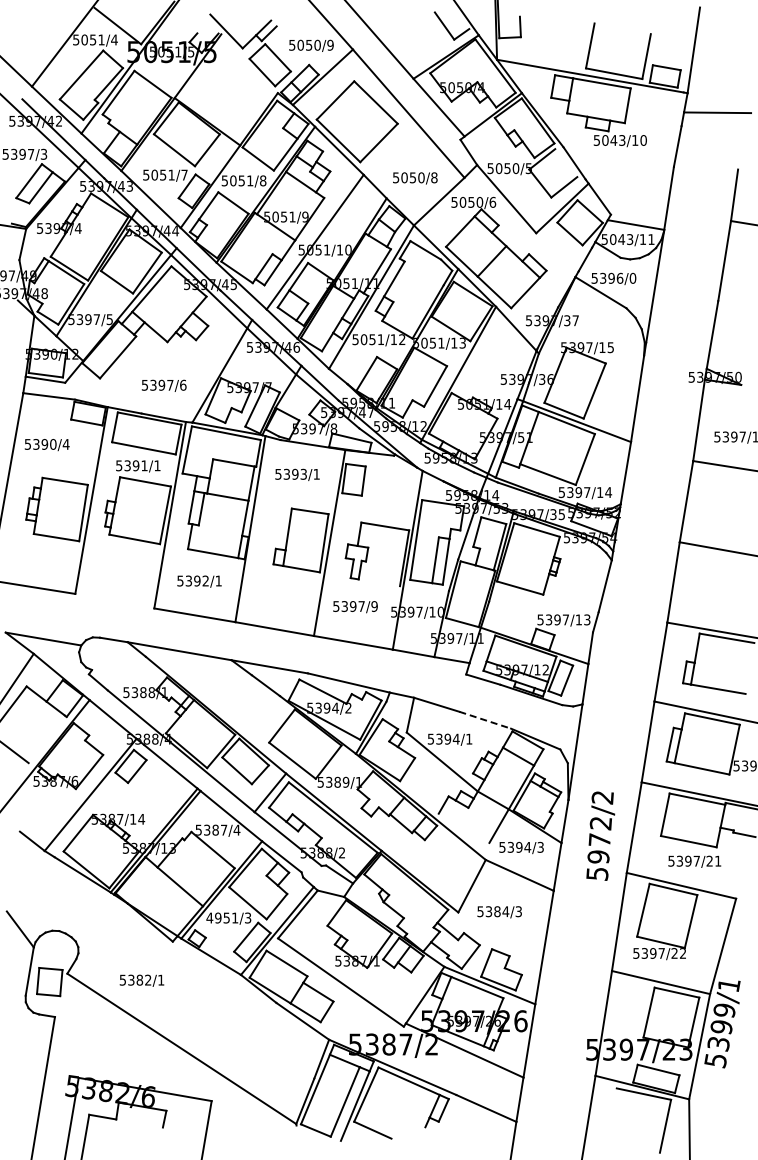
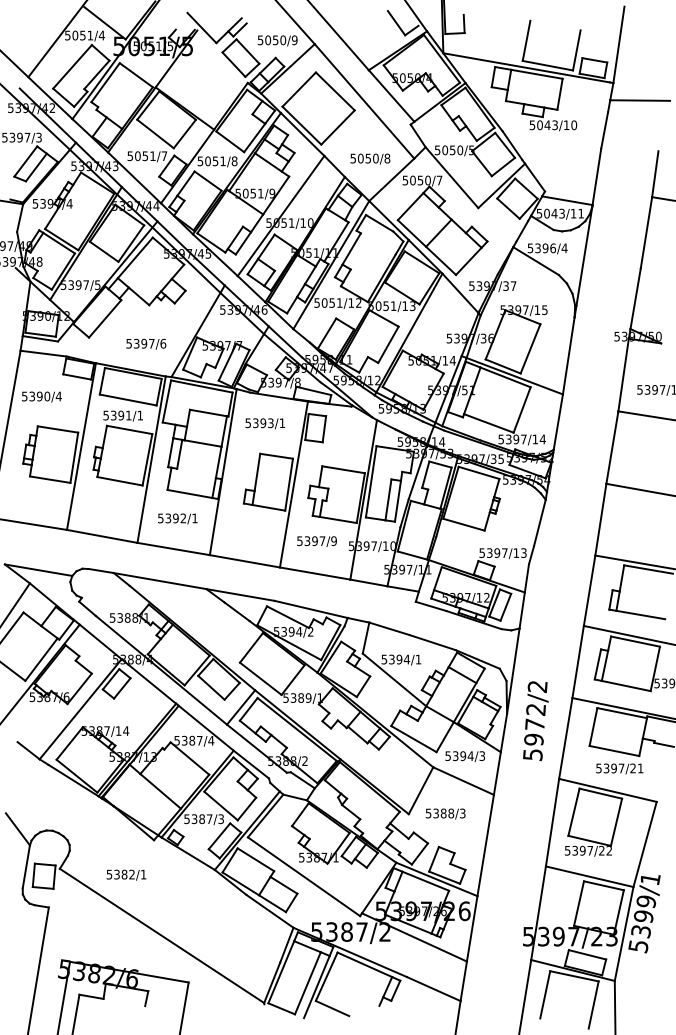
line: (566, 163) -> (505, 145), added
text: (492, 201) -> (439, 179), 5050/6 -> 5050/7
text: (632, 277) -> (564, 247), 5396/0 -> 5396/4
line: (379, 582) -> (338, 519), added
line: (114, 600) -> (101, 535), added
line: (485, 720) -> (433, 642), dashed -> solid
line: (46, 739) -> (41, 659), added
line: (463, 827) -> (413, 738), added
text: (600, 835) -> (535, 720), moved
text: (505, 911) -> (450, 813), 5384/3 -> 5388/3
text: (222, 917) -> (198, 818), 4951/3 -> 5387/3
line: (610, 1114) -> (544, 994), added

